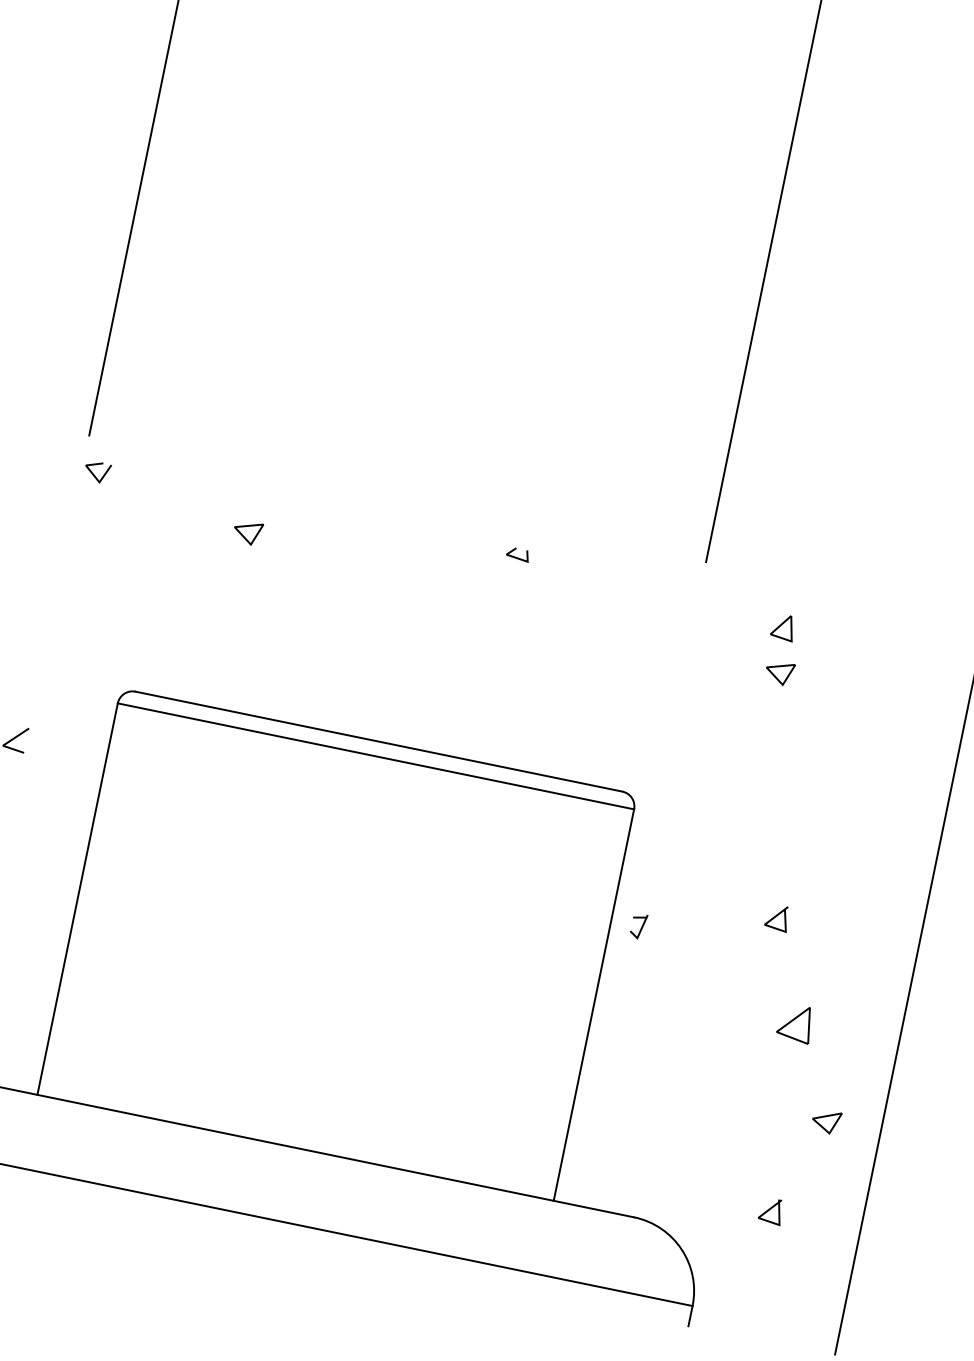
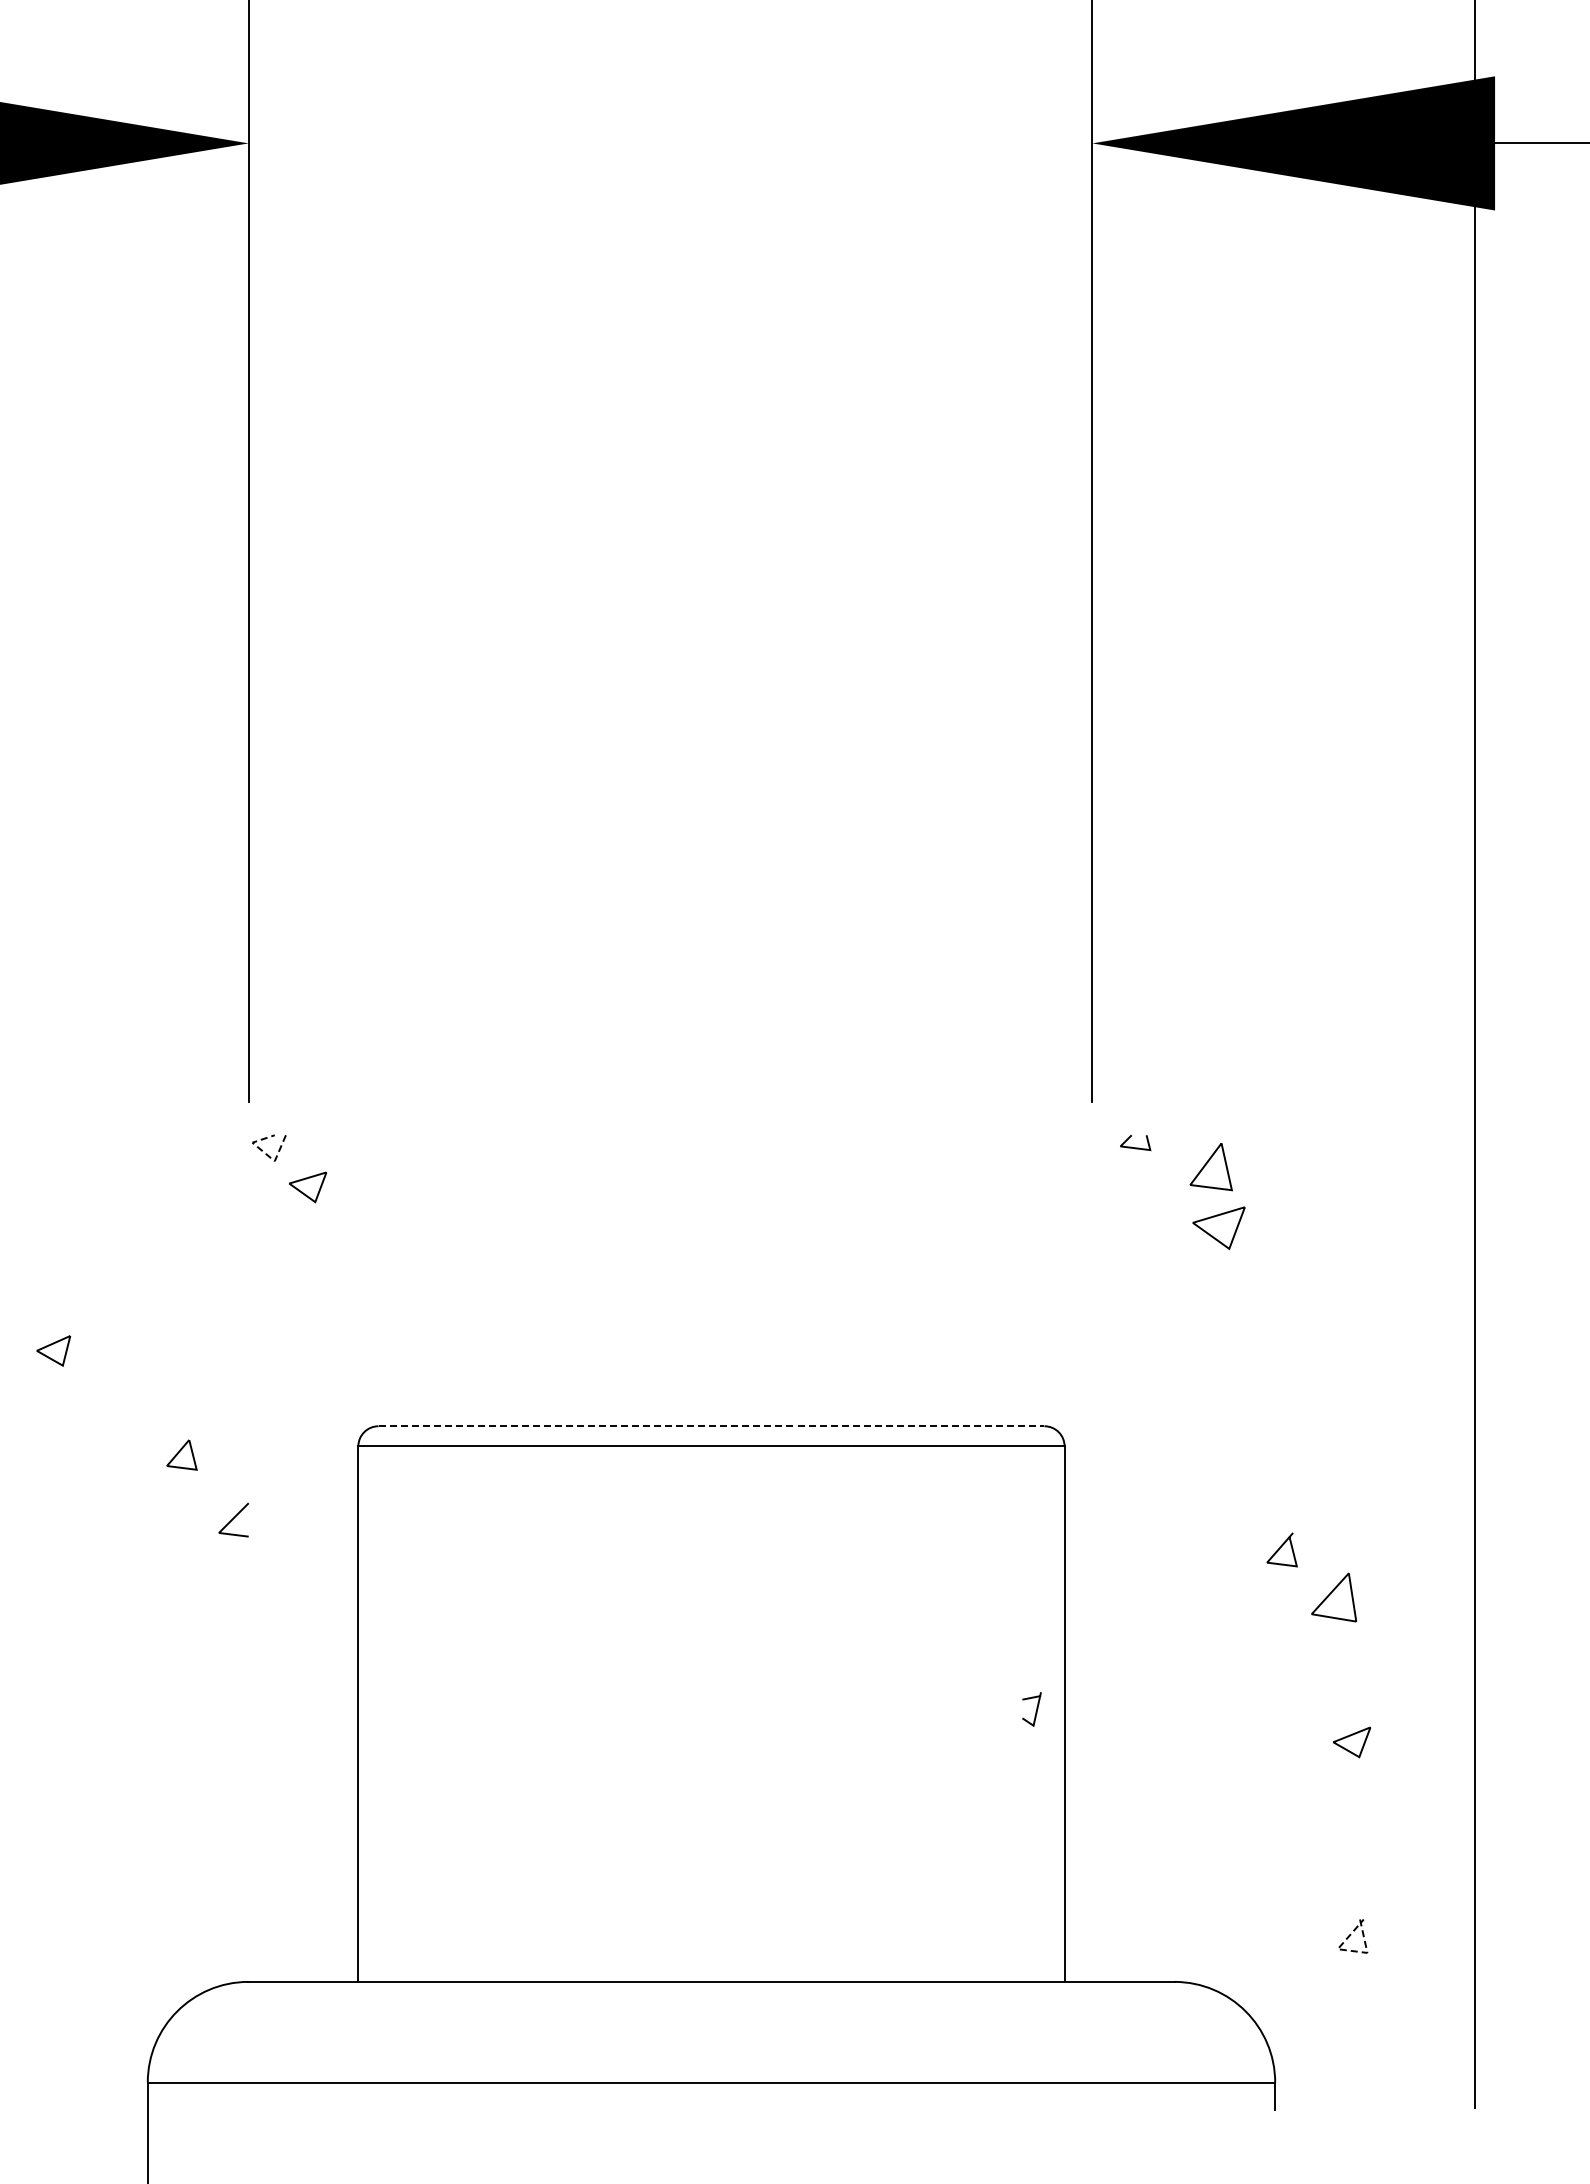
line: (93, 475) -> (265, 1153), solid -> dashed
part: (247, 532) -> (307, 1187), moved
line: (517, 557) -> (1135, 1147), moved
part: (783, 626) -> (1211, 1166), size x1.4
part: (779, 673) -> (1218, 1228), size x1.4
line: (378, 741) -> (711, 1426), solid -> dashed
part: (638, 926) -> (1031, 1709), moved
part: (795, 1023) -> (1334, 1597), moved
part: (826, 1121) -> (1352, 1742), moved
line: (766, 1220) -> (1349, 1950), solid -> dashed

